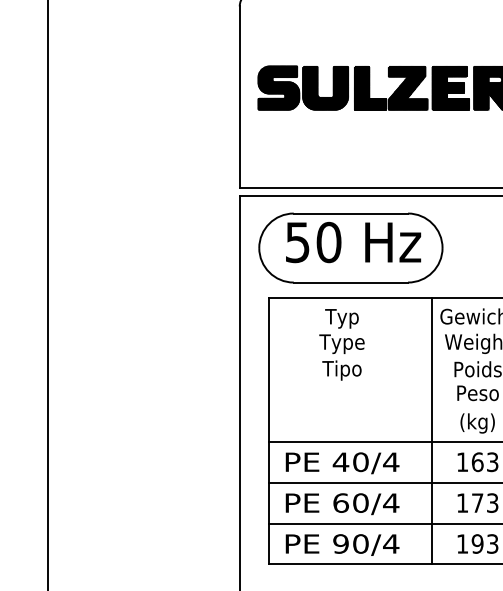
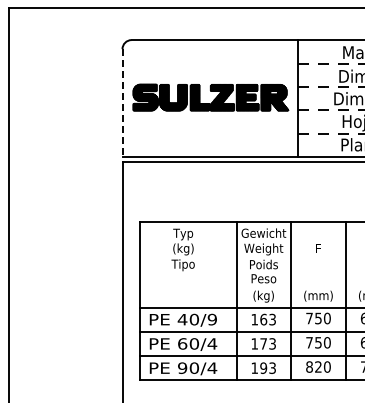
line: (239, 98) -> (122, 103), solid -> dashed
part: (350, 247) -> (188, 192), removed
text: (340, 344) -> (182, 249), Type -> (kg)
text: (391, 461) -> (212, 319), 40/4 -> 40/9

